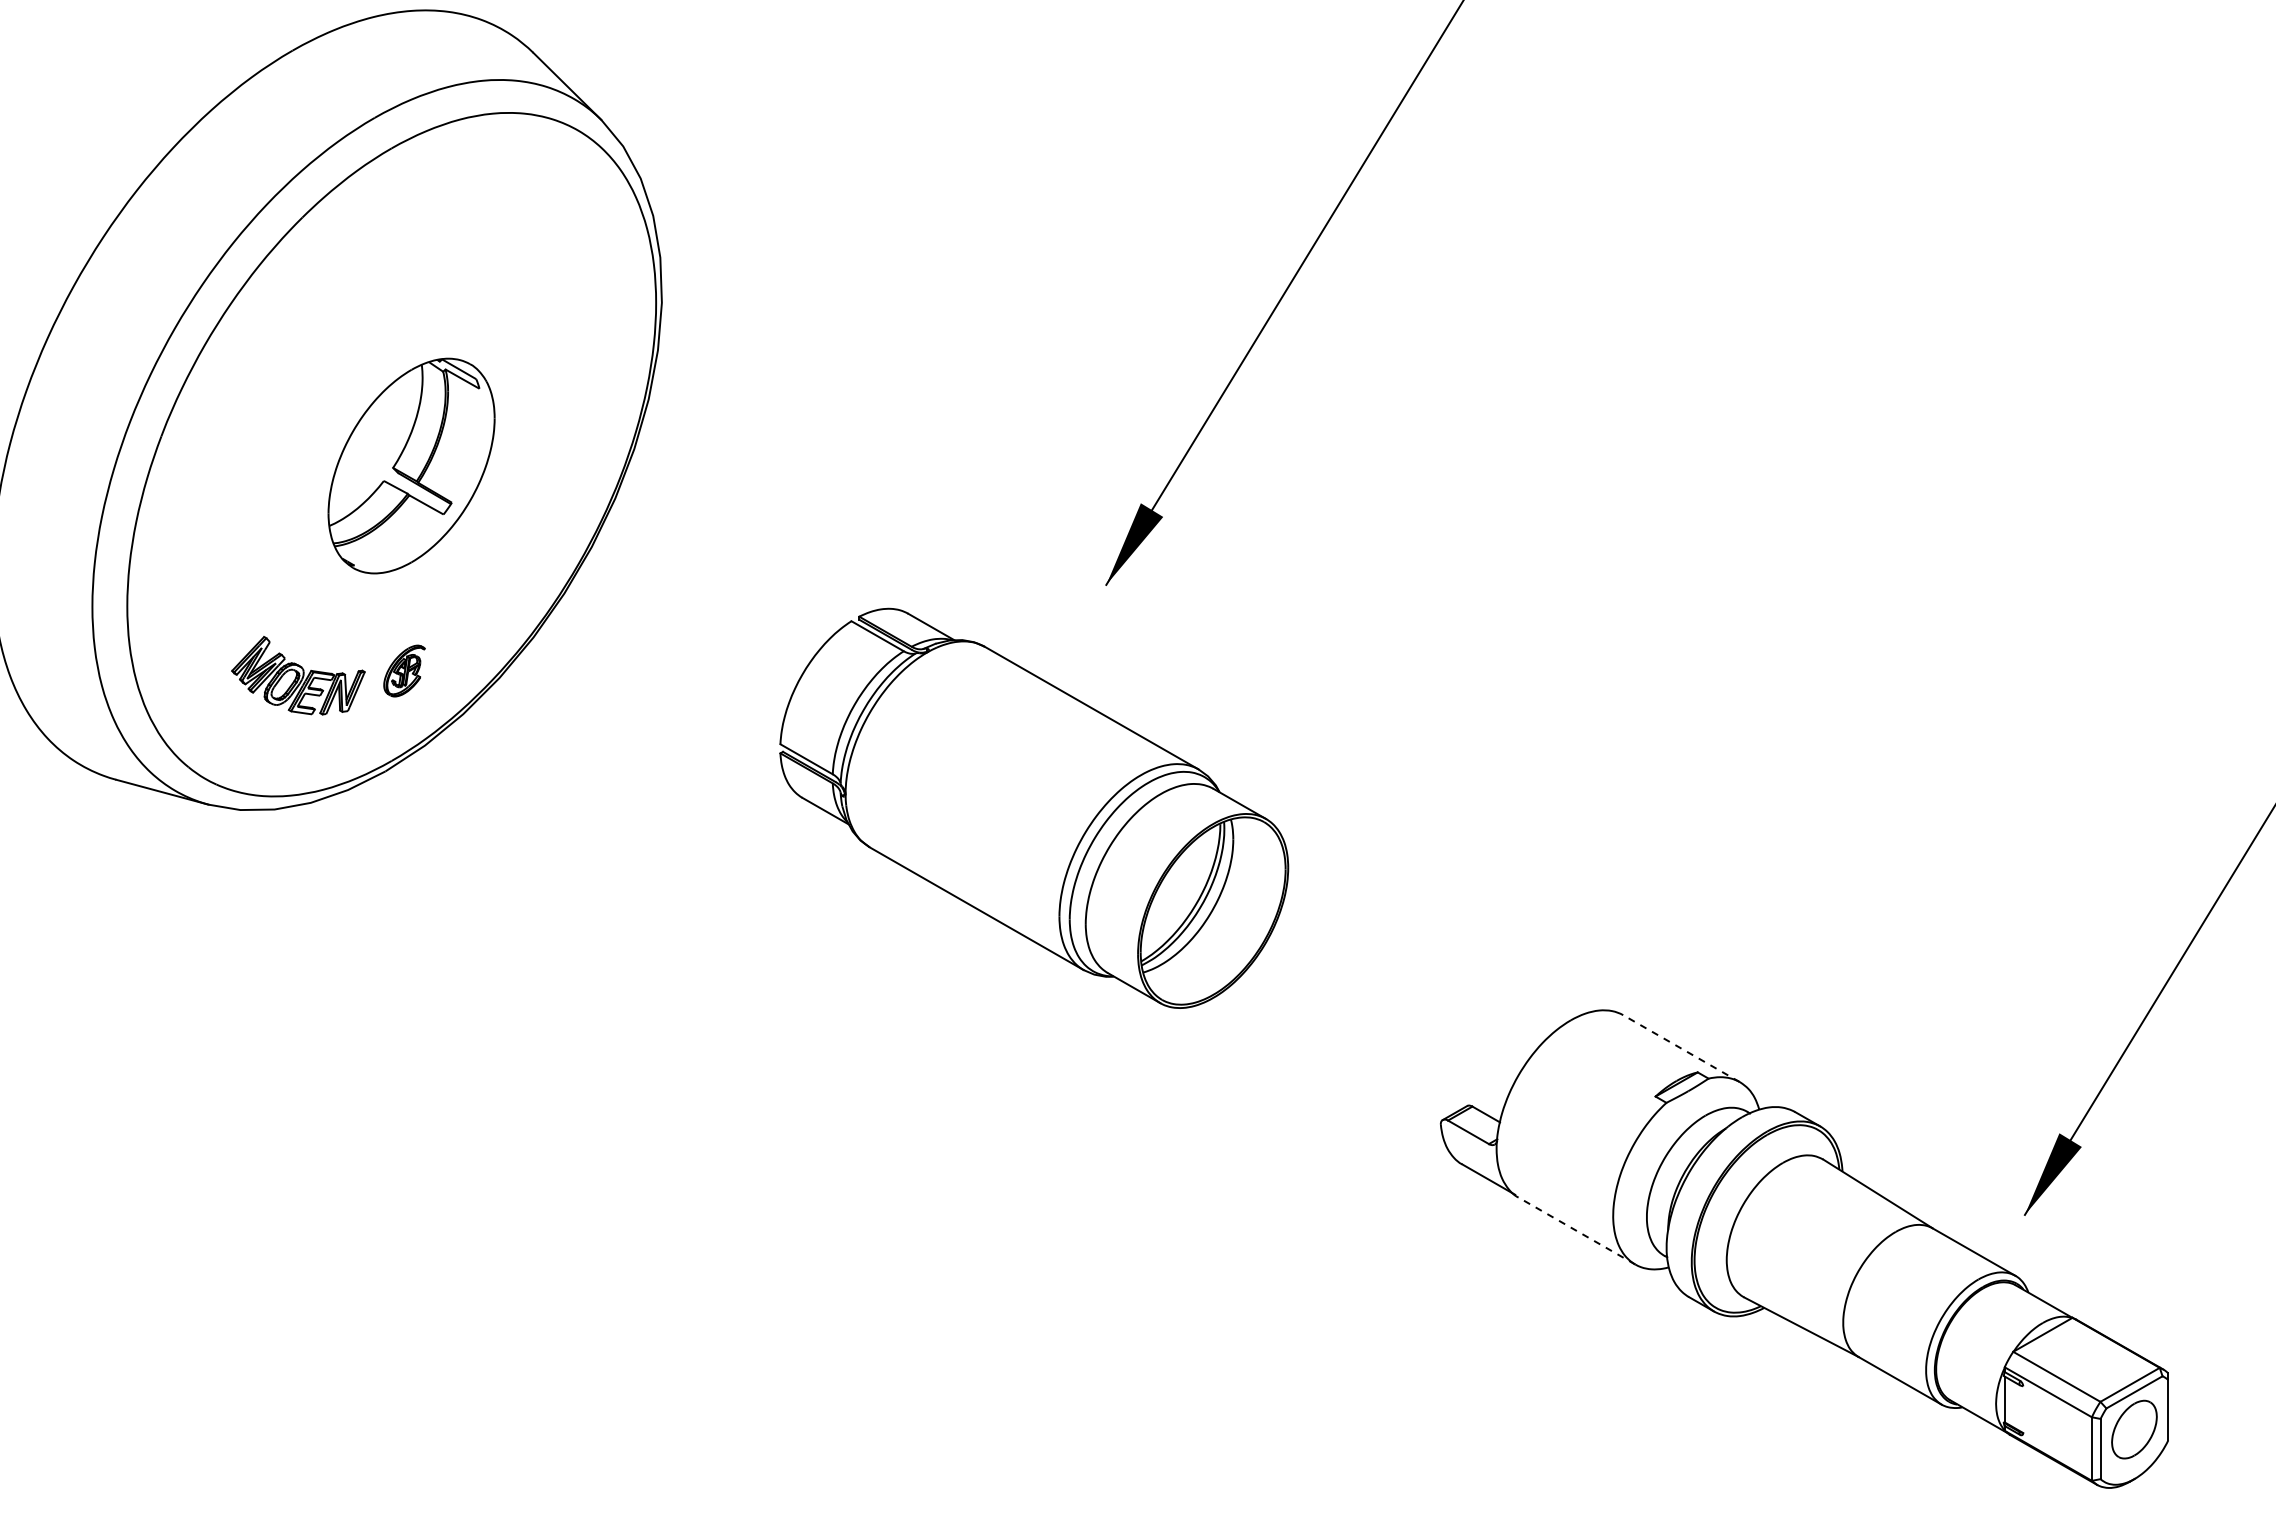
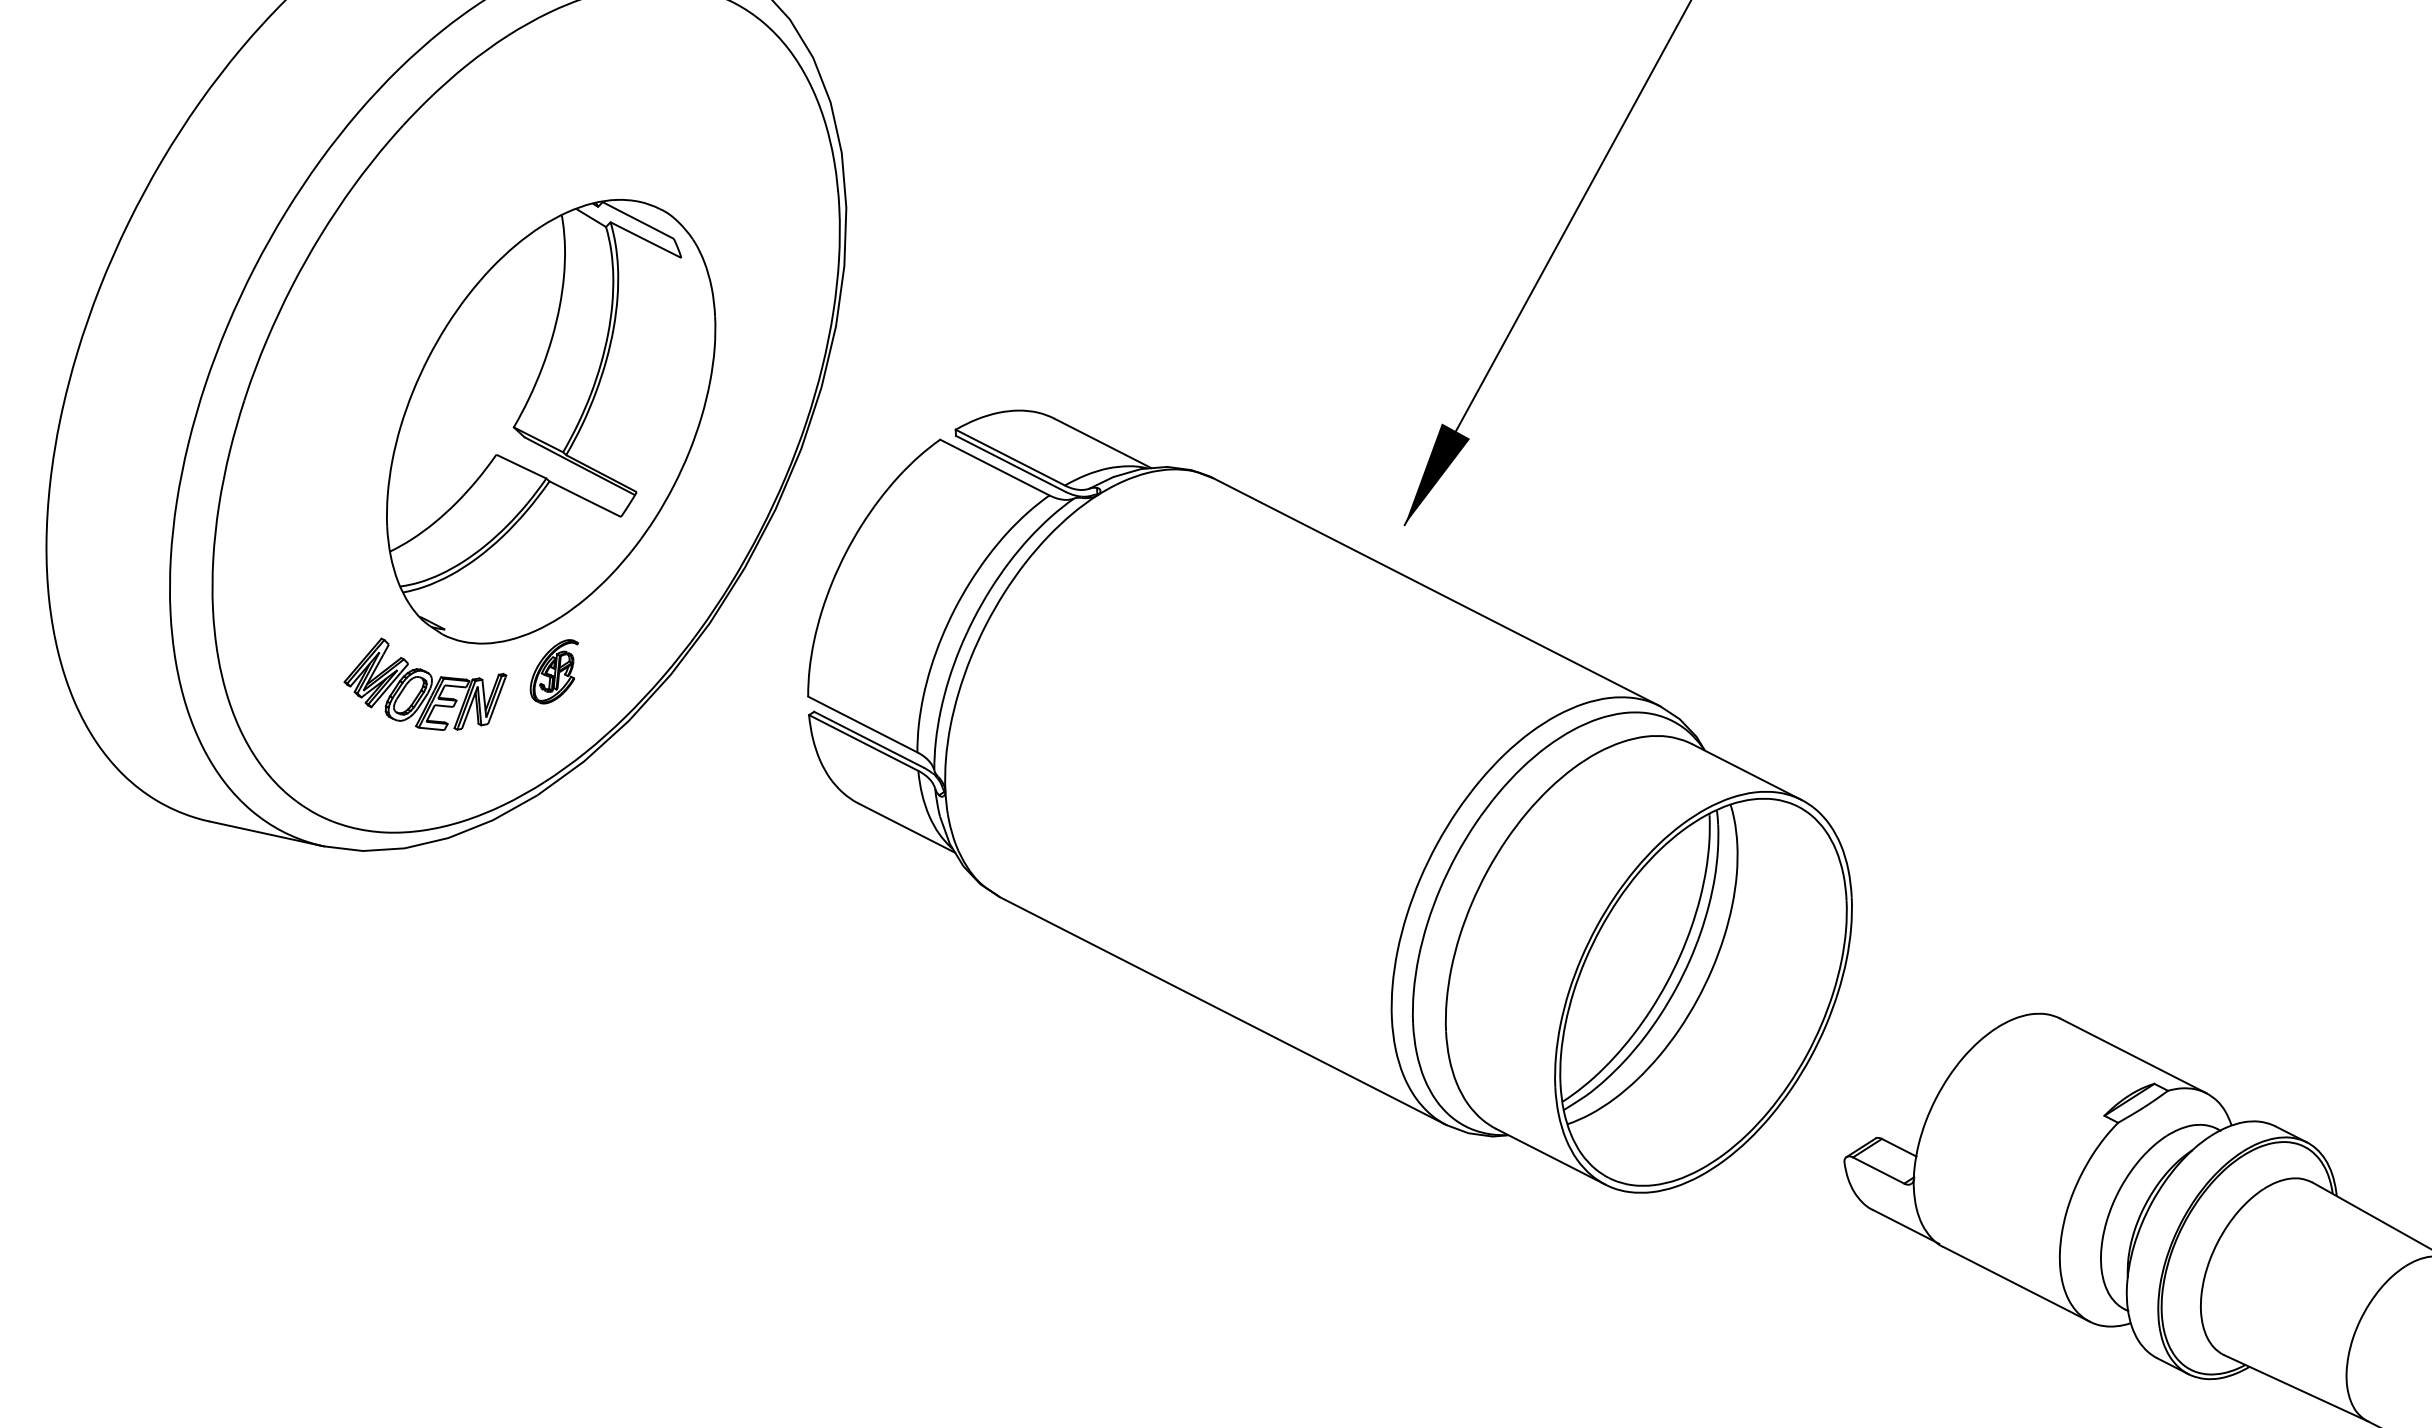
part: (411, 465) -> (550, 420), size x1.67
part: (1034, 808) -> (1330, 801), size x1.67
line: (1681, 1048) -> (2133, 1055), dashed -> solid
line: (1576, 1230) -> (2016, 1283), dashed -> solid

